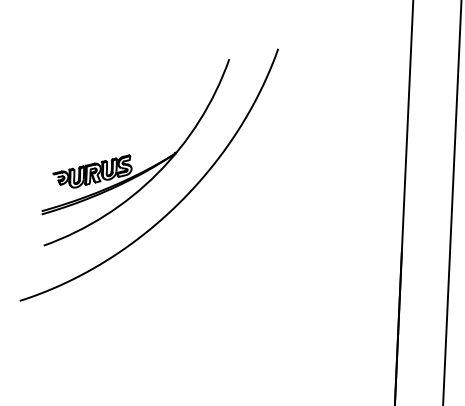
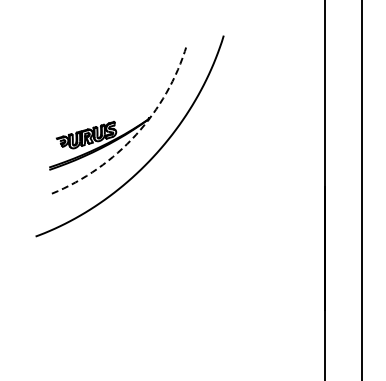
arc: (158, 173) -> (136, 134), solid -> dashed

